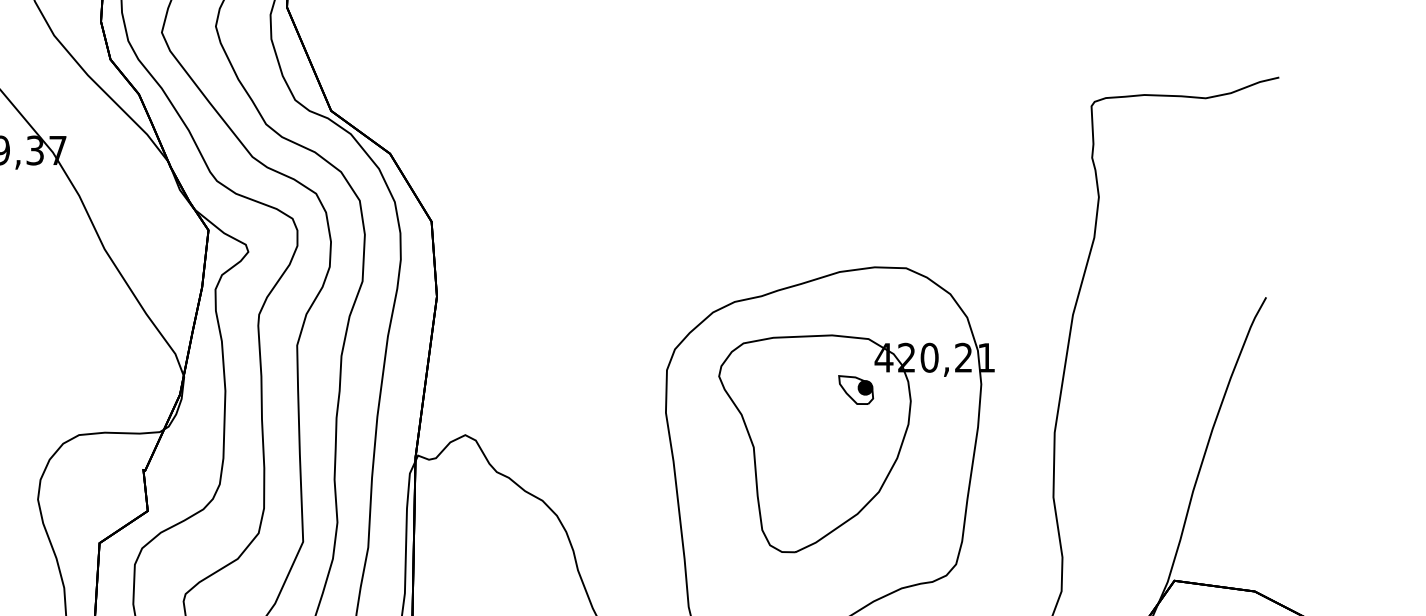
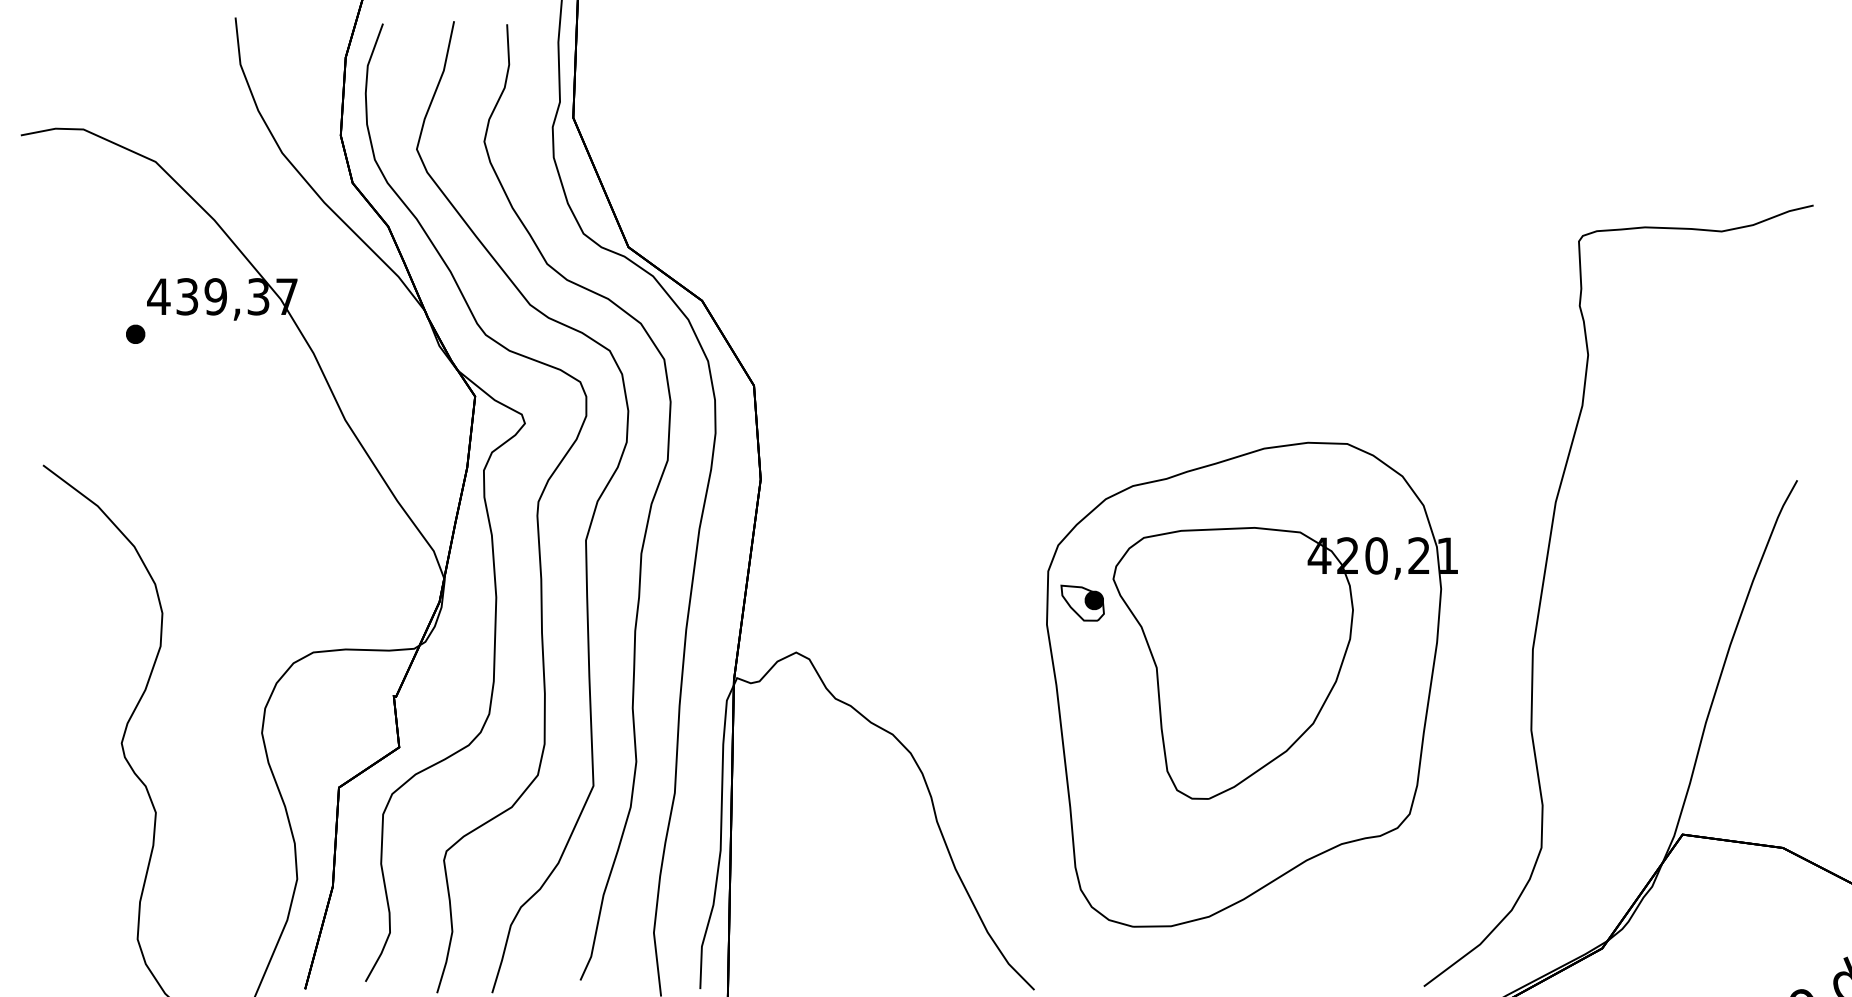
part: (855, 389) -> (1082, 602), moved

